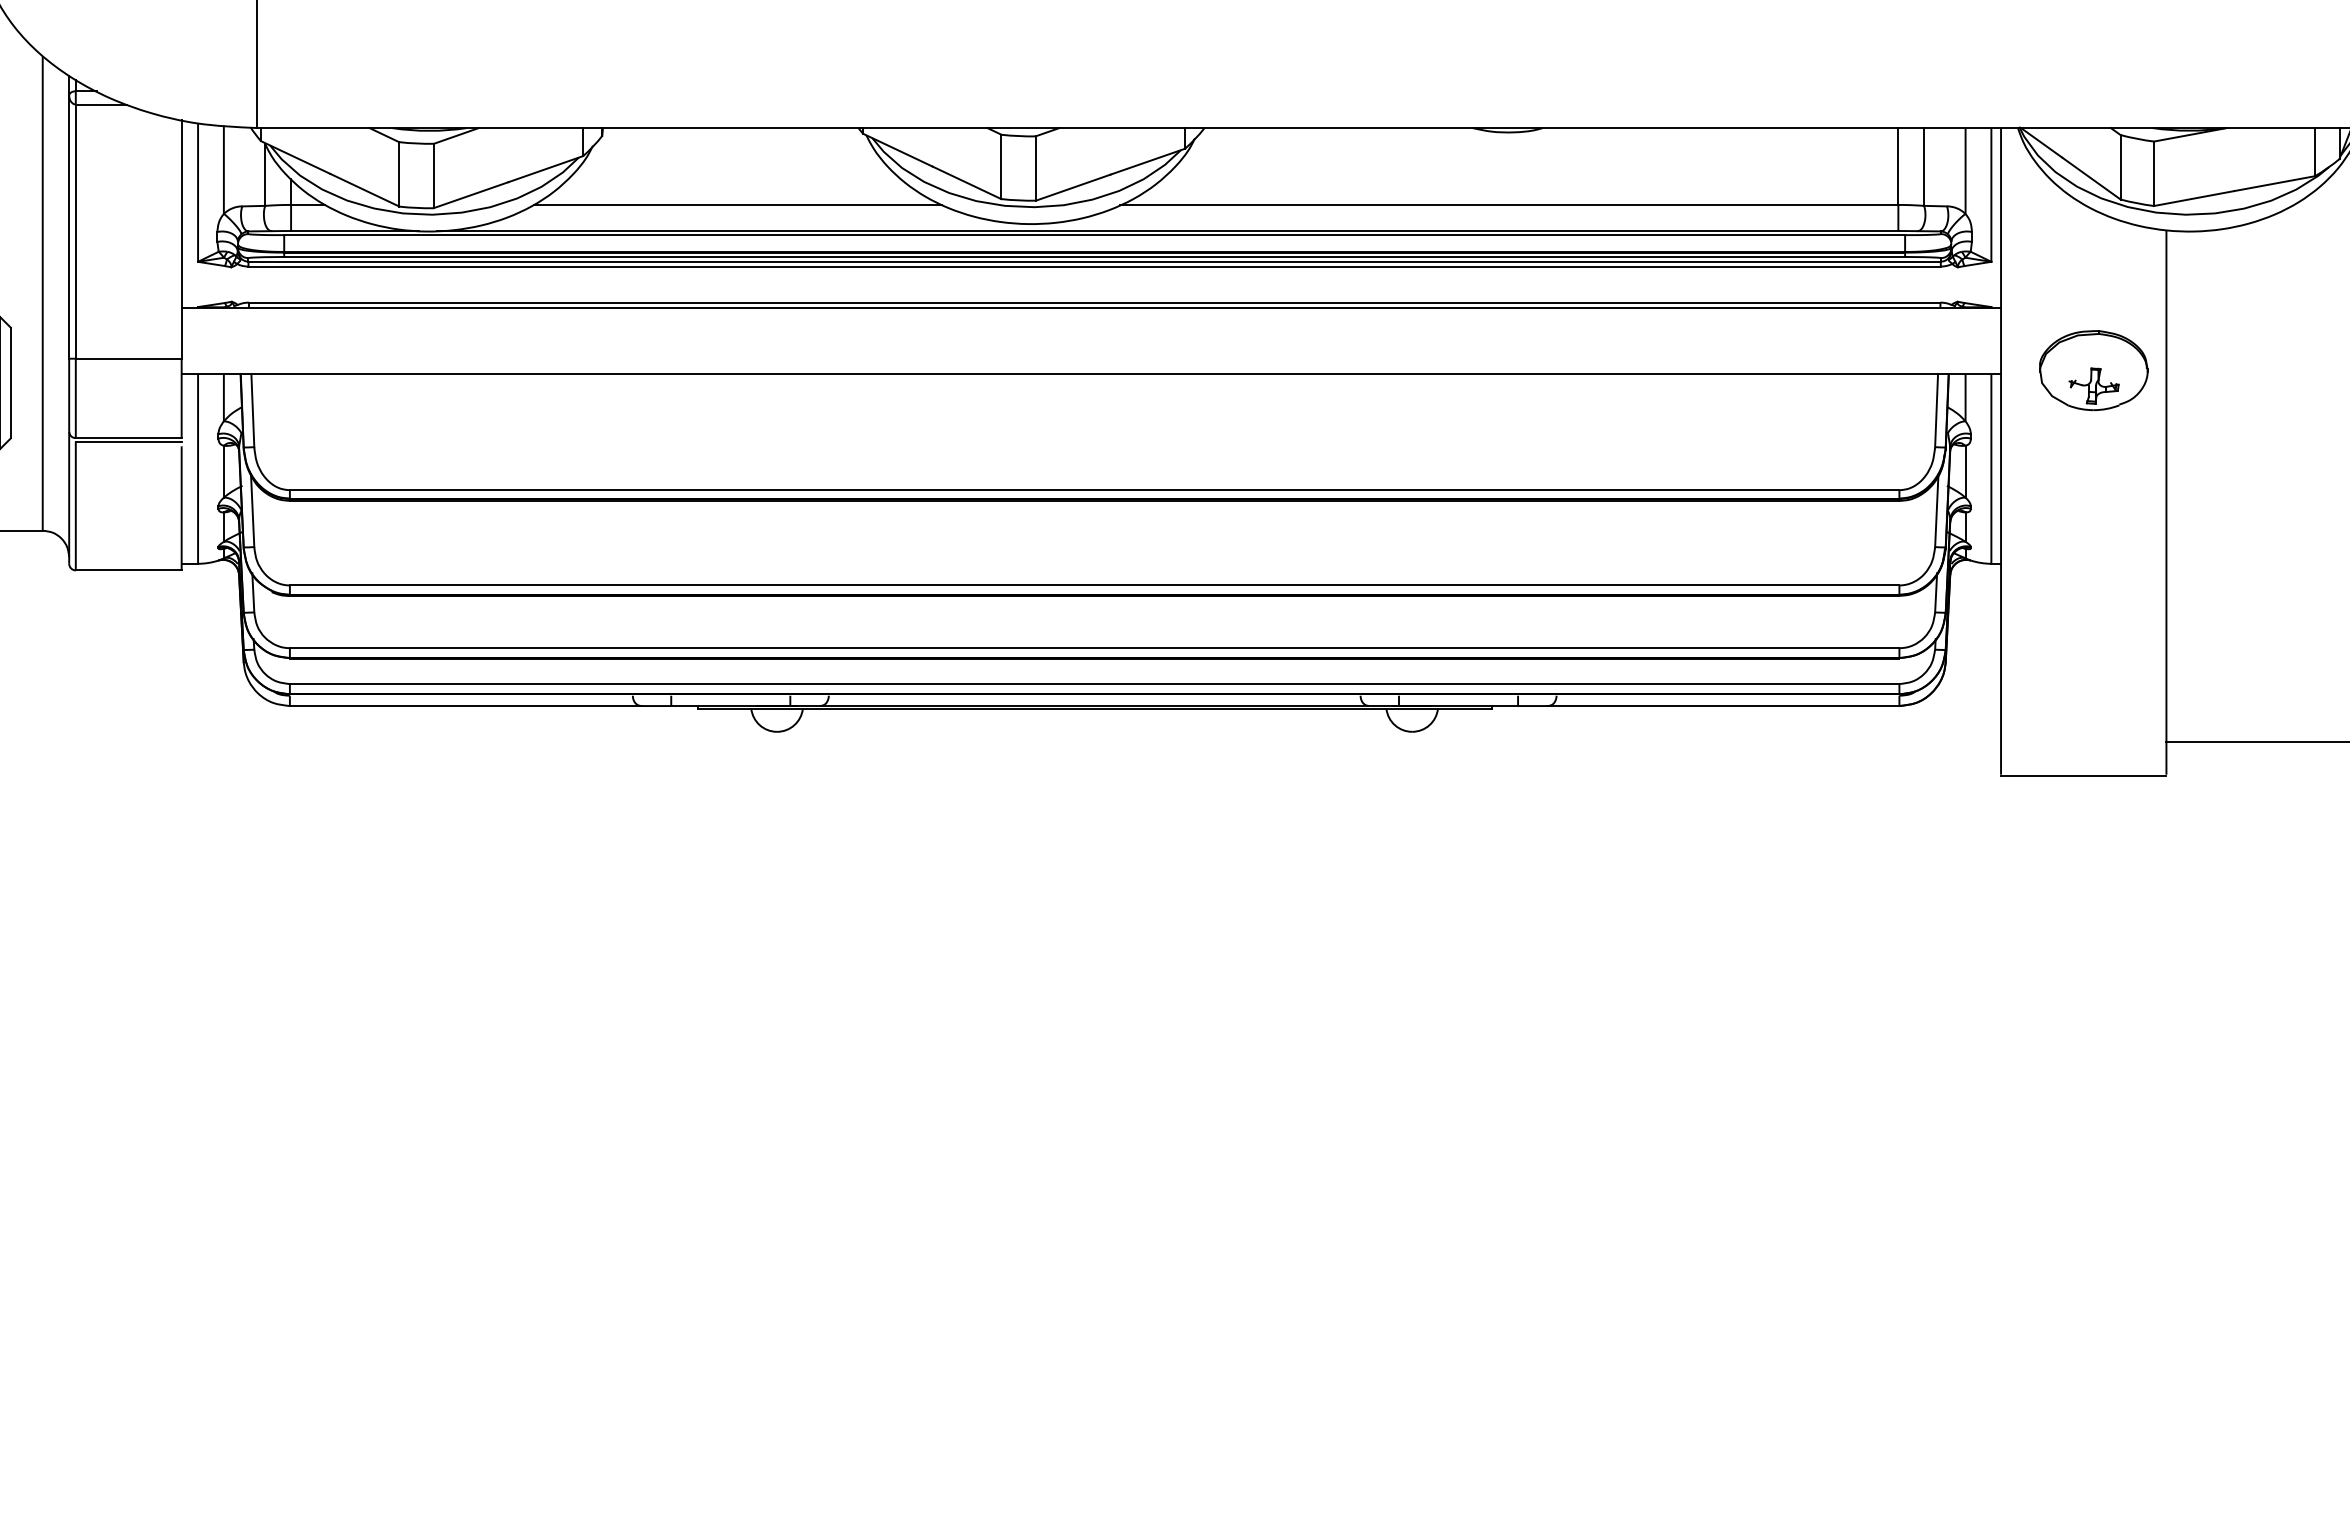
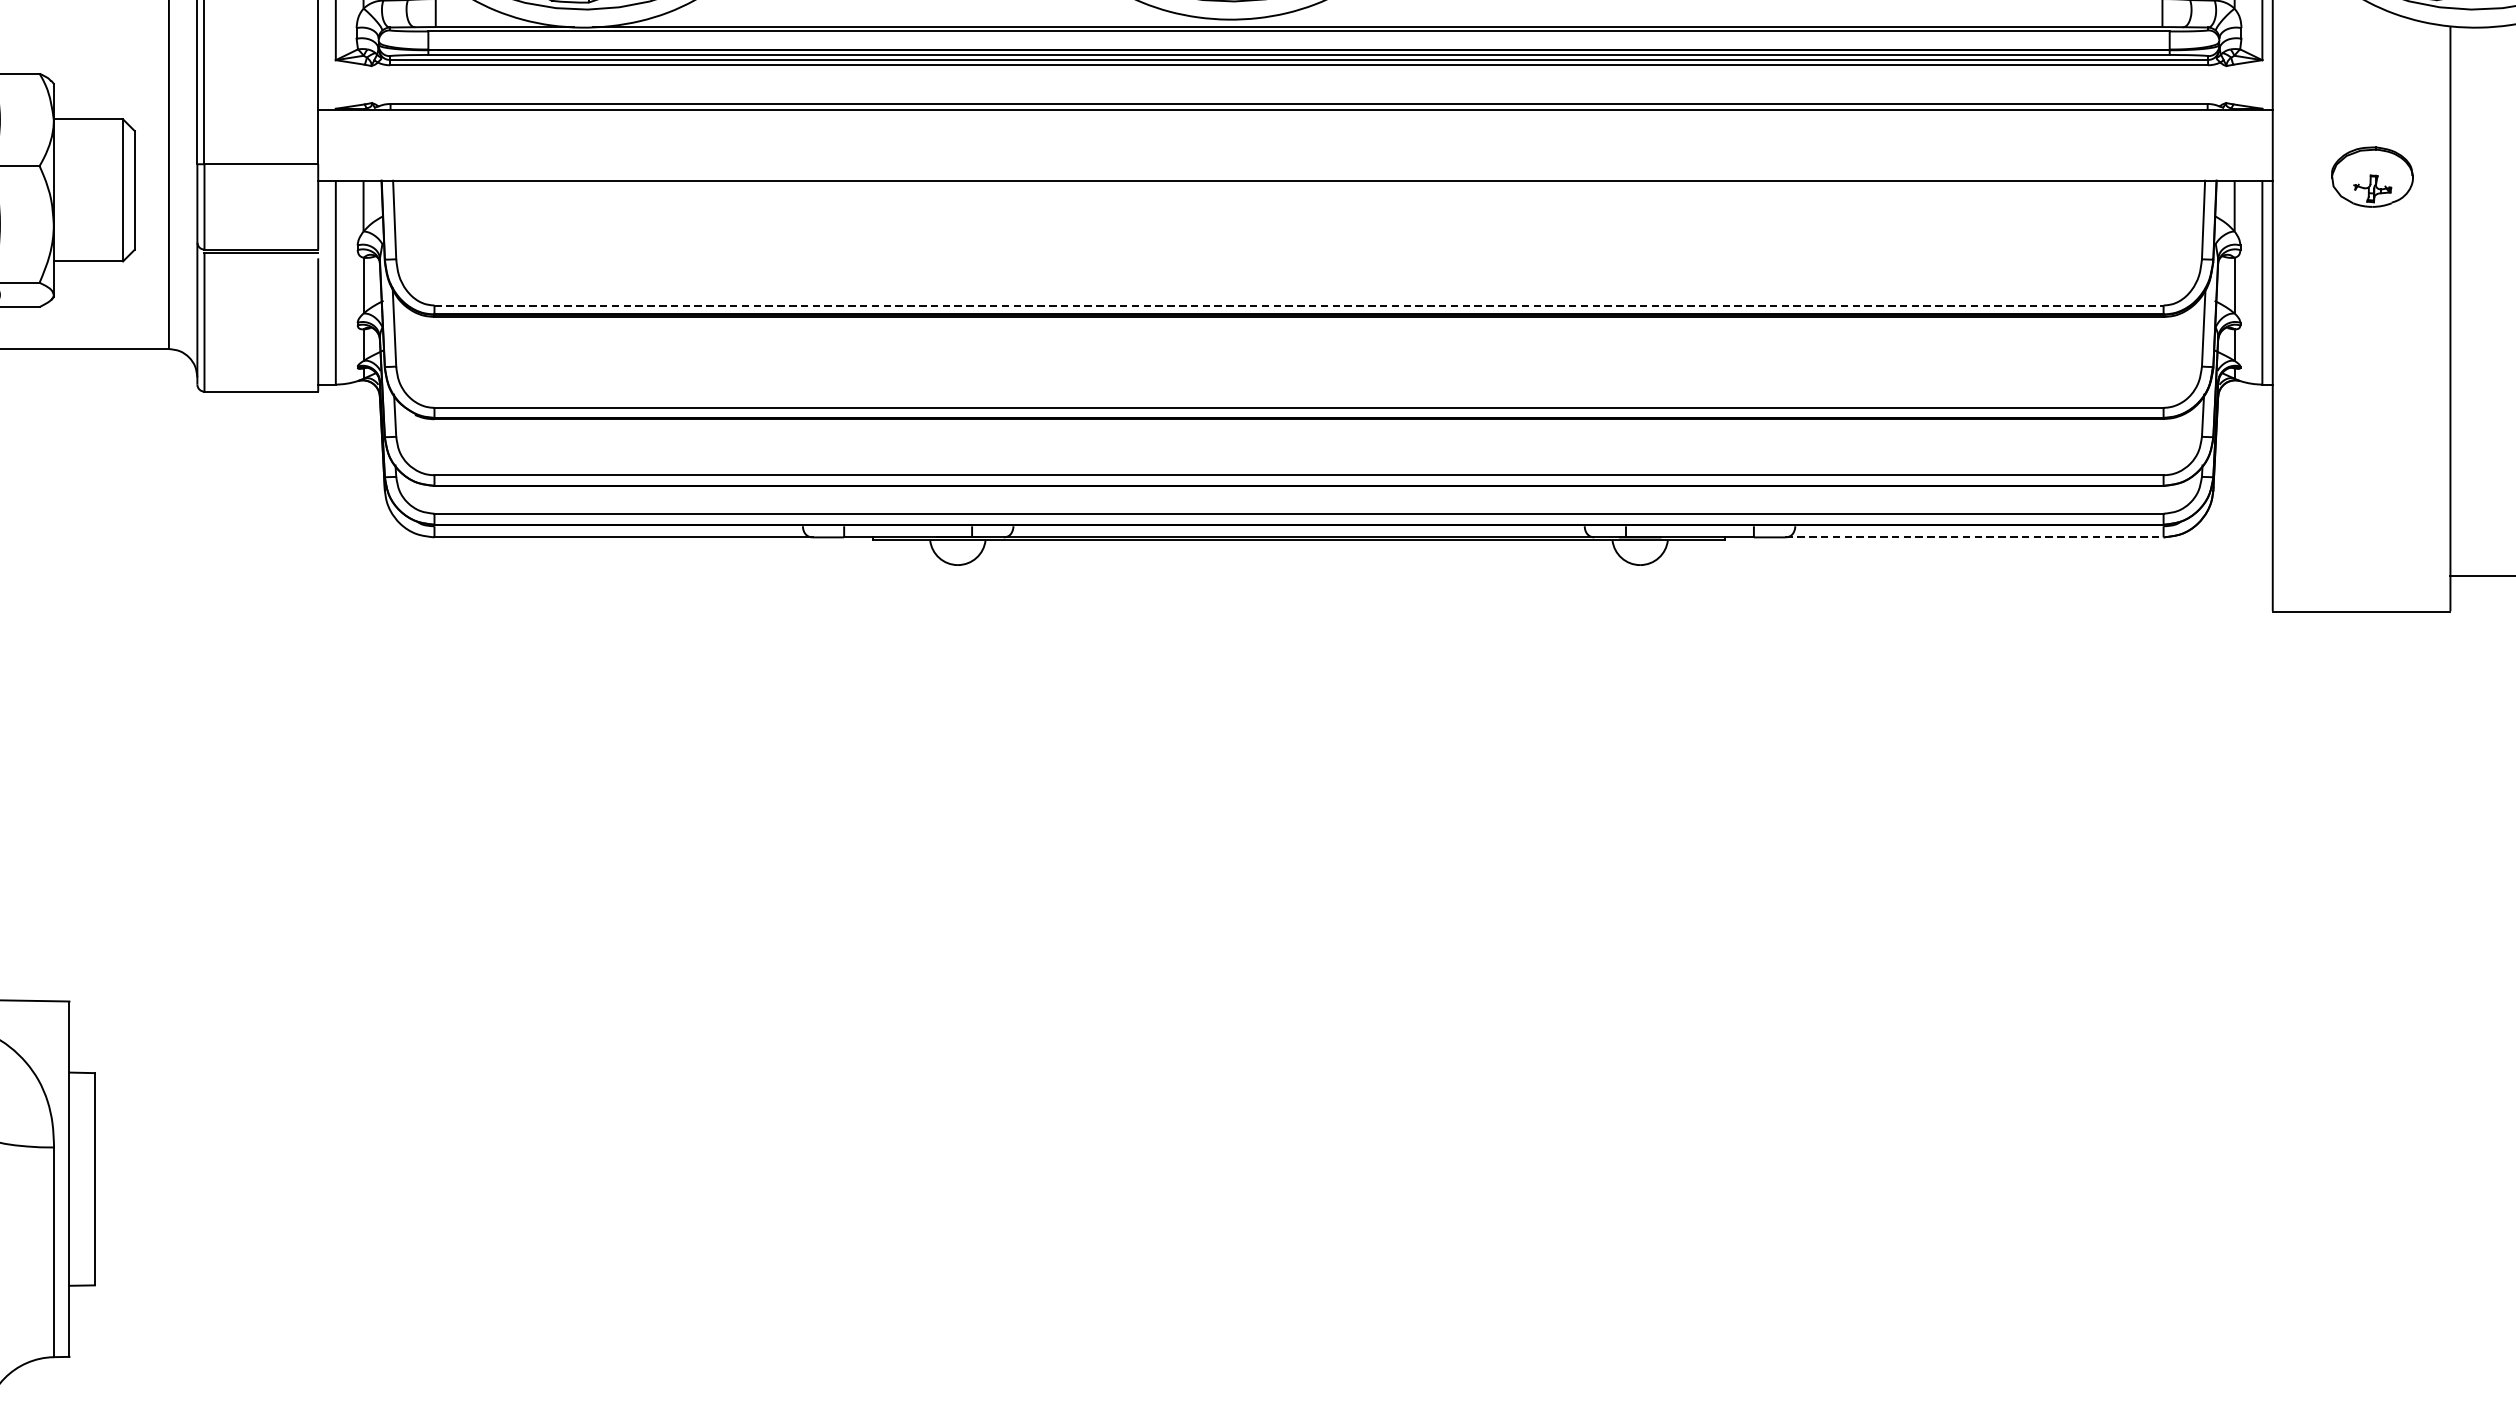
part: (2093, 370) -> (2372, 176), size x0.7
line: (1094, 490) -> (1298, 305), solid -> dashed
line: (1723, 706) -> (1974, 537), solid -> dashed

